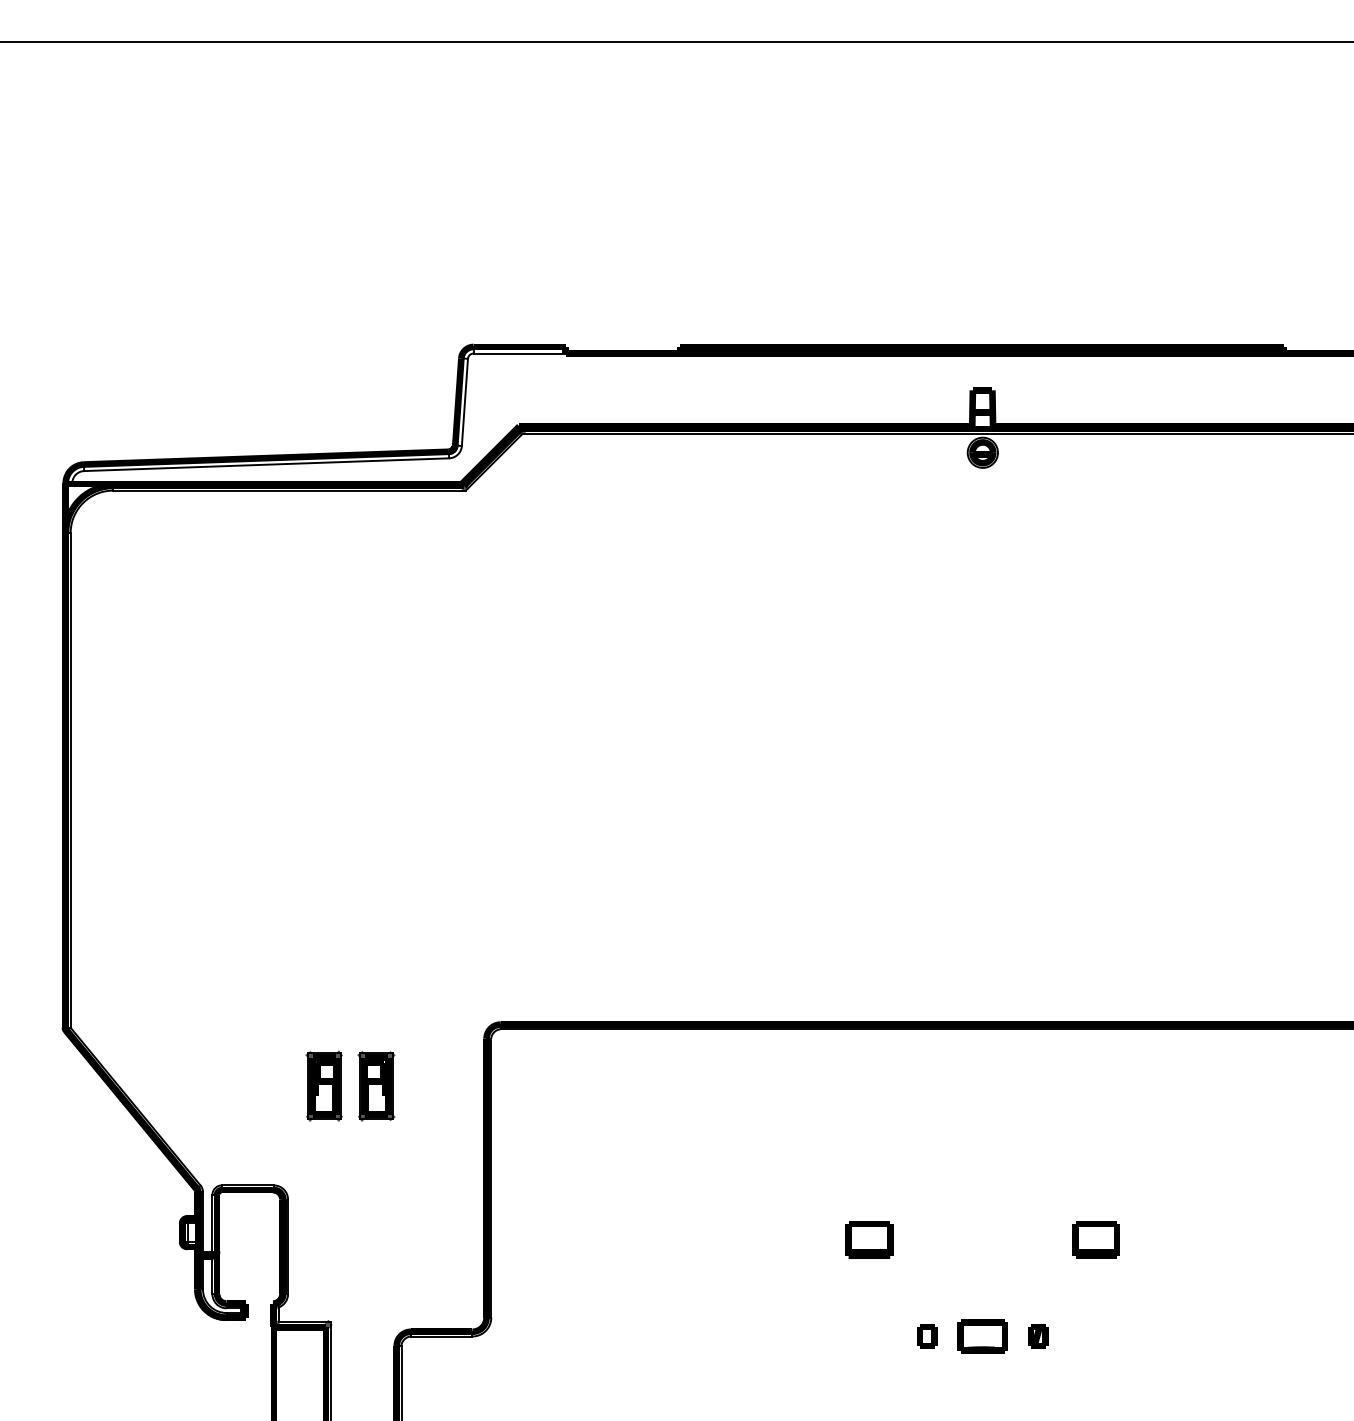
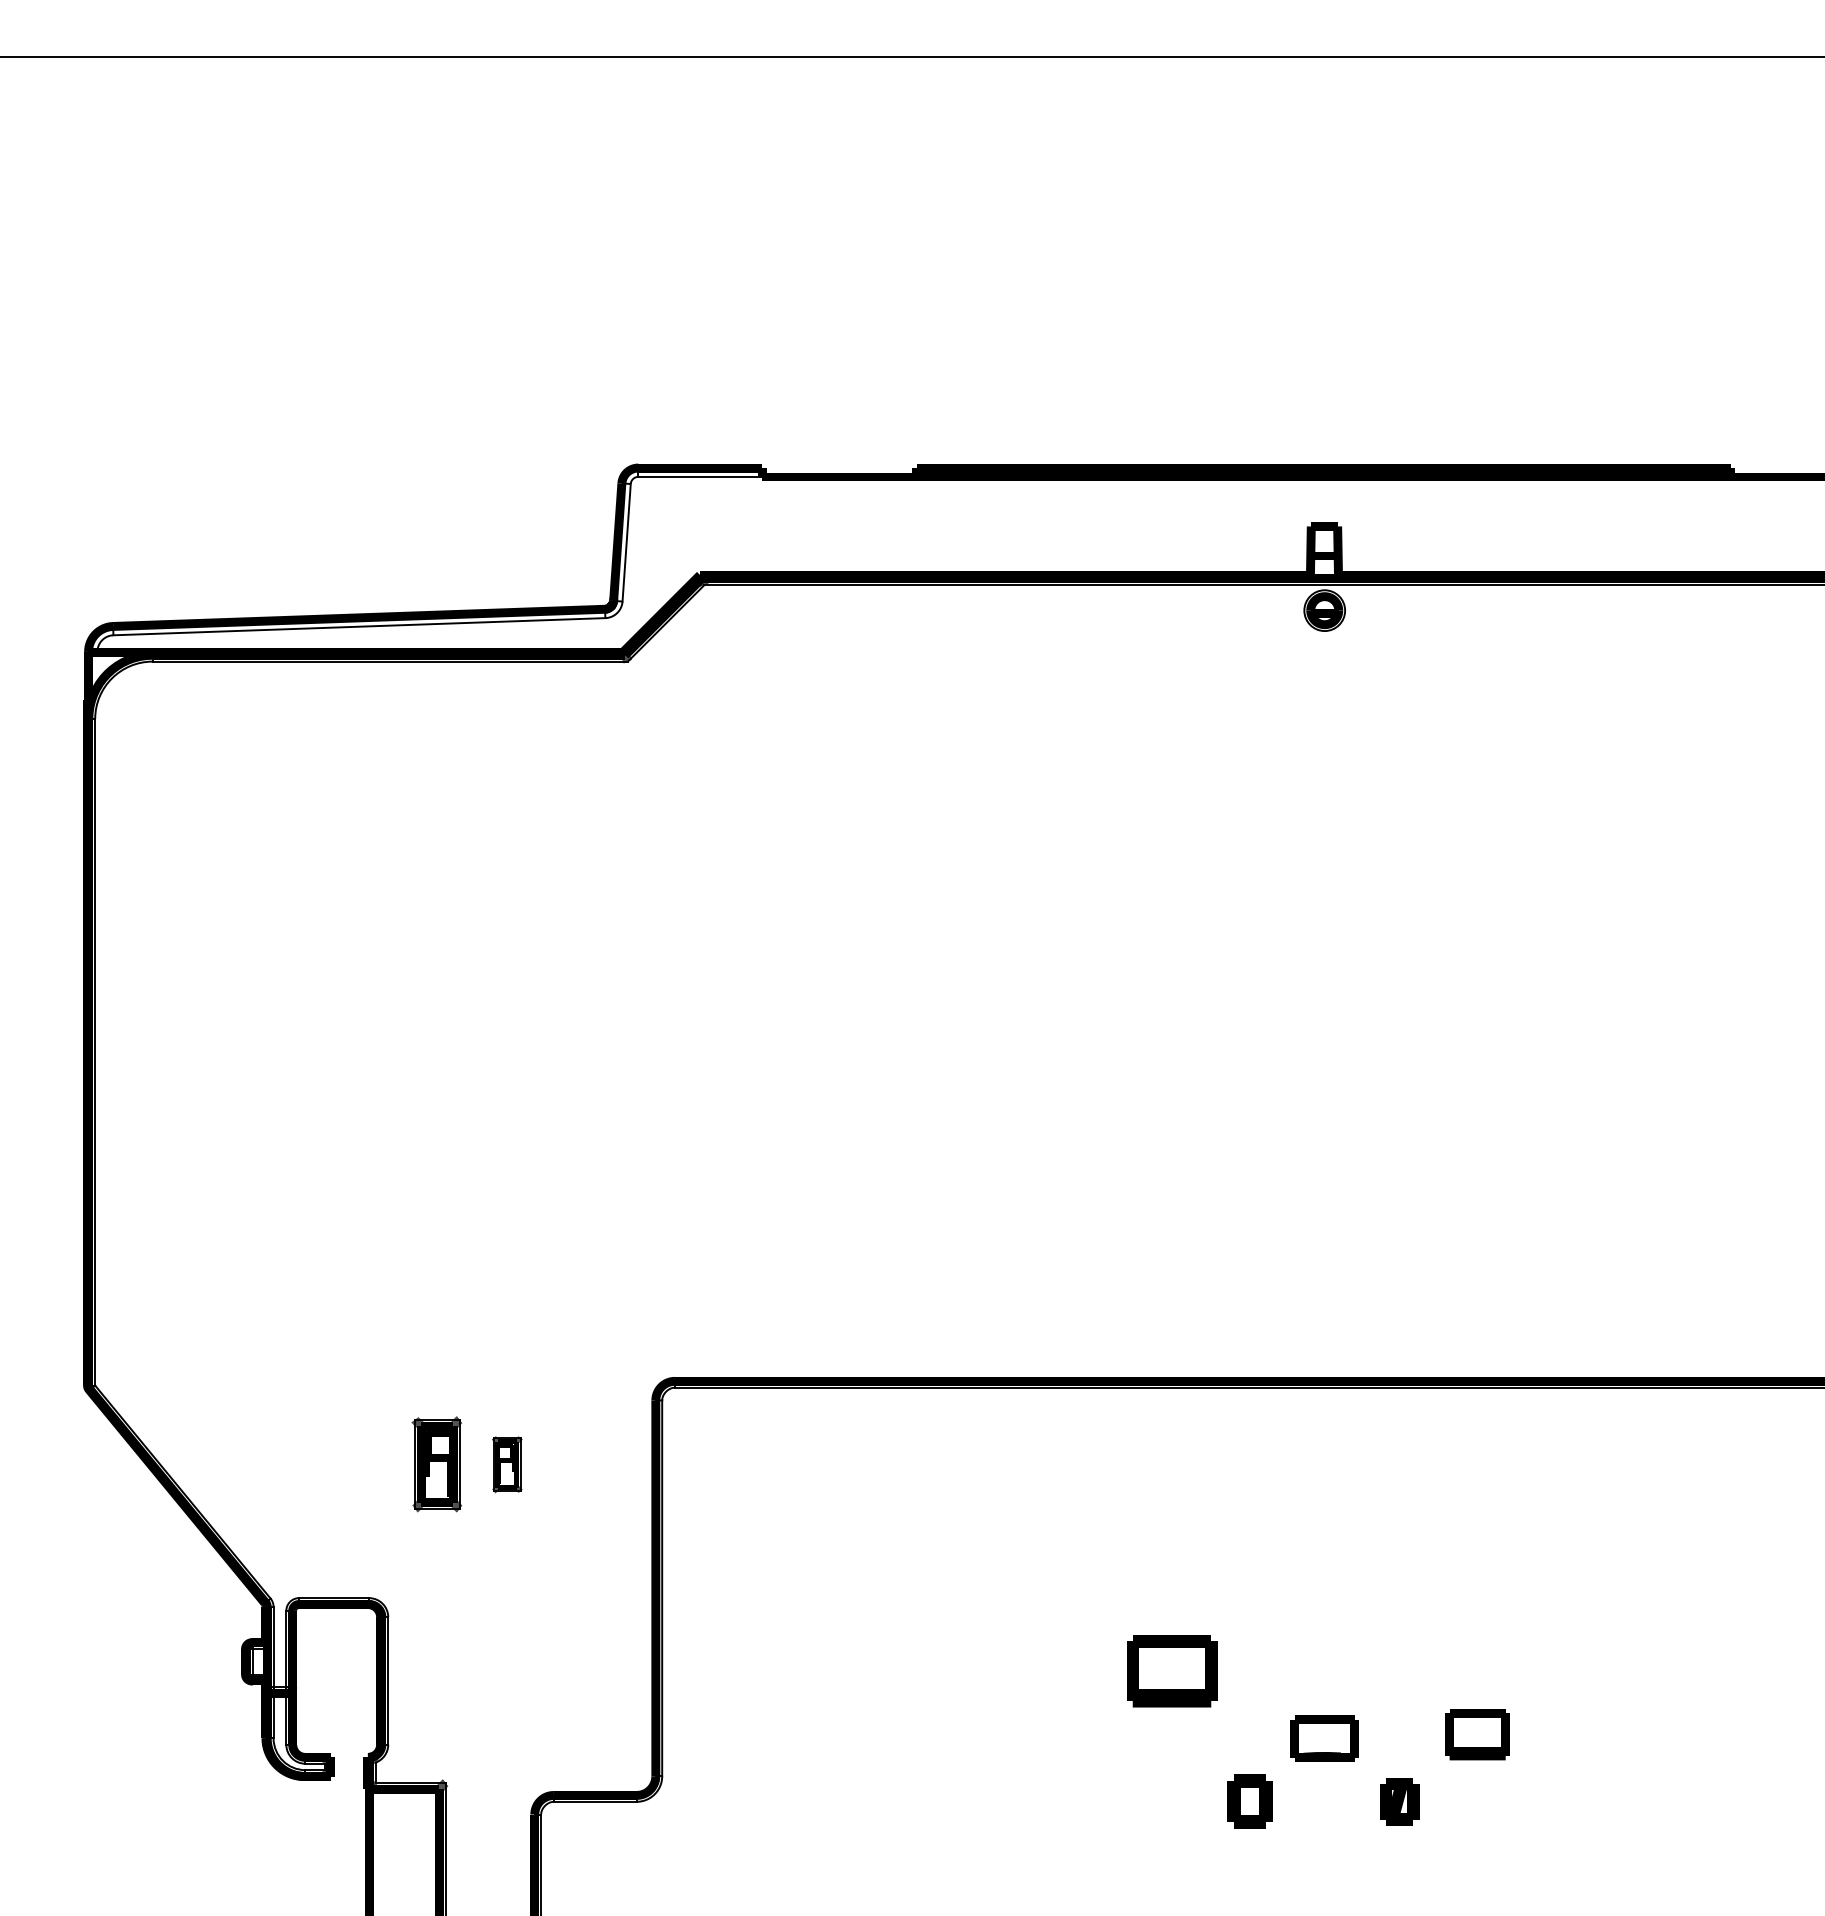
part: (375, 1086) -> (506, 1464), size x0.6
part: (869, 1239) -> (1171, 1671), size x1.4
part: (1096, 1239) -> (1477, 1734), moved
part: (927, 1336) -> (1249, 1801), size x1.6
part: (982, 1336) -> (1324, 1738), moved
part: (1038, 1336) -> (1399, 1801), size x1.4

